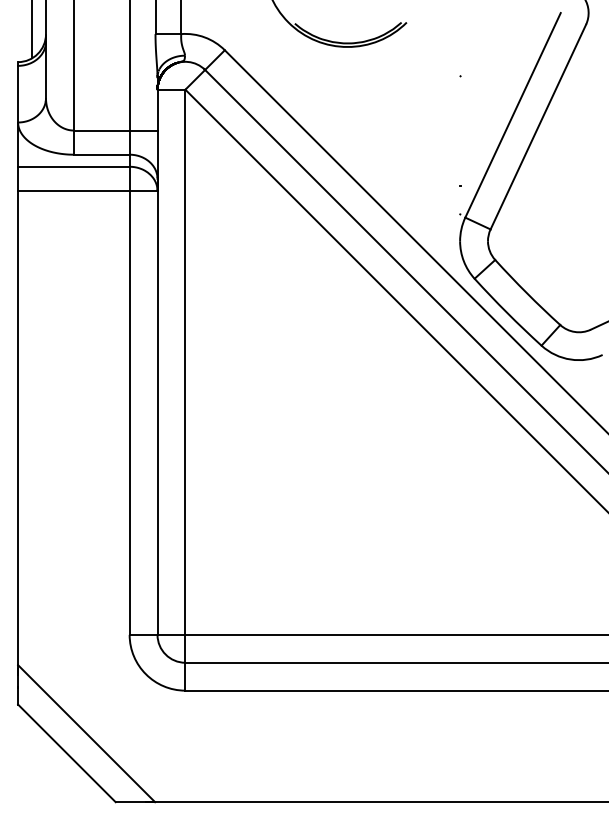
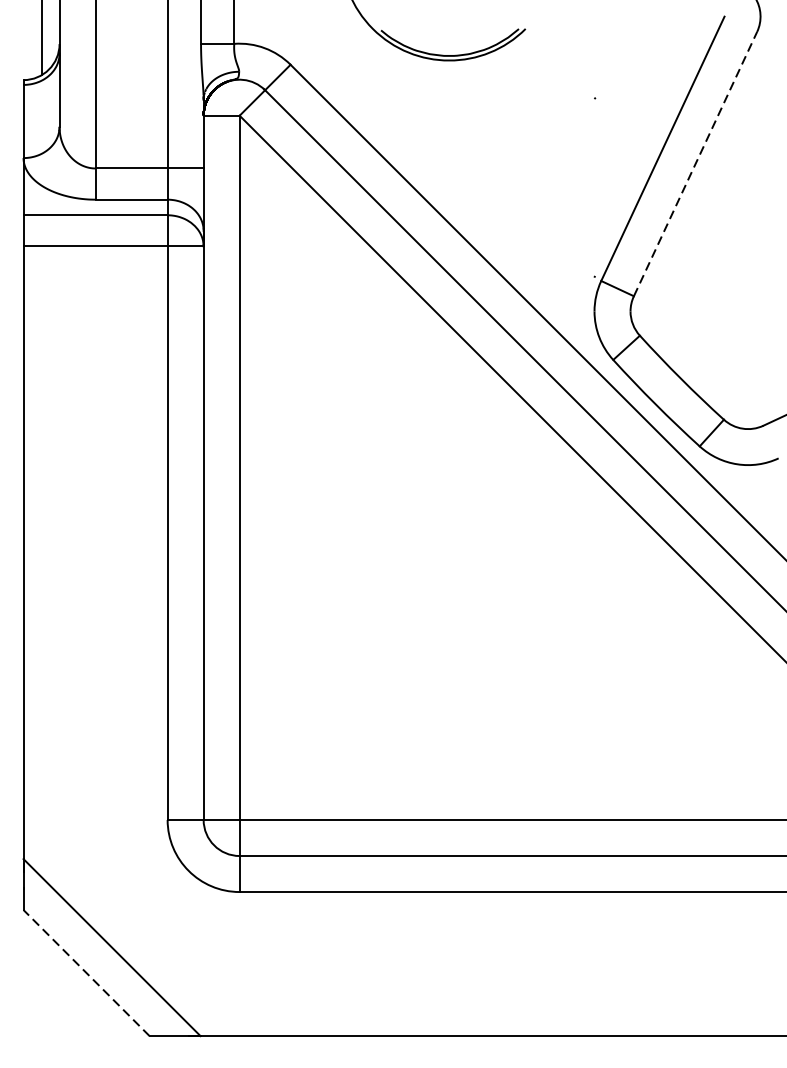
line: (538, 127) -> (695, 164), solid -> dashed
line: (66, 753) -> (86, 973), solid -> dashed

